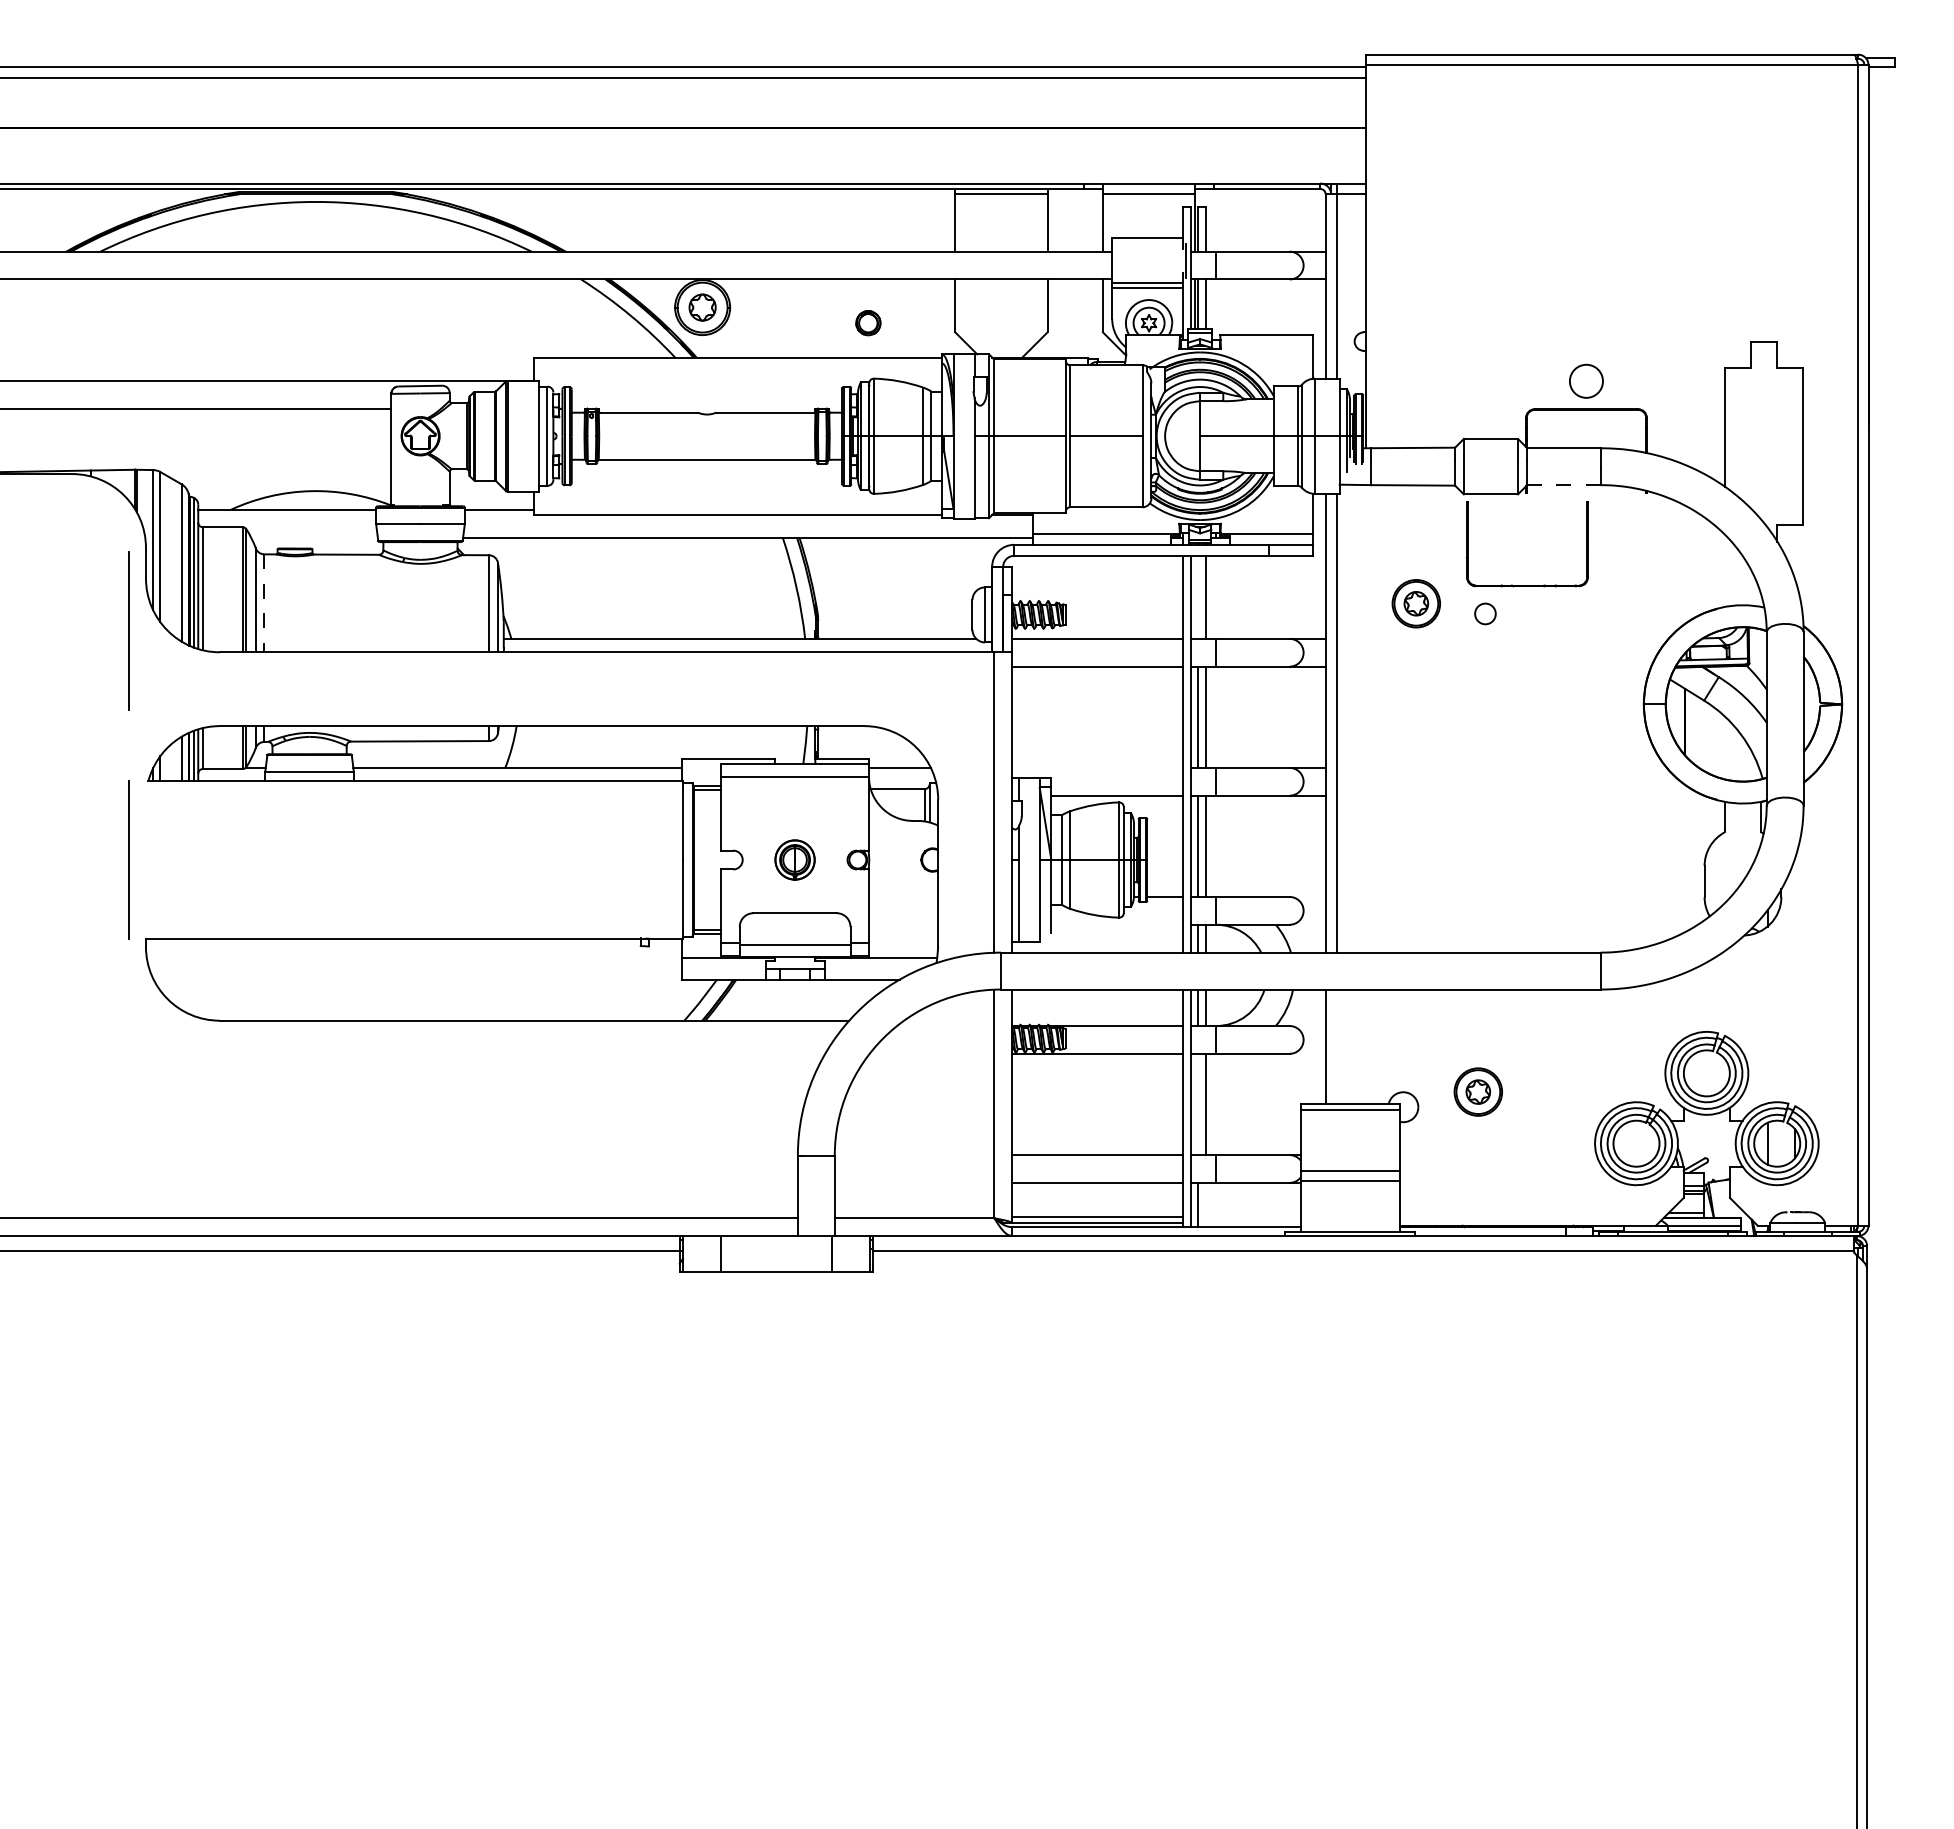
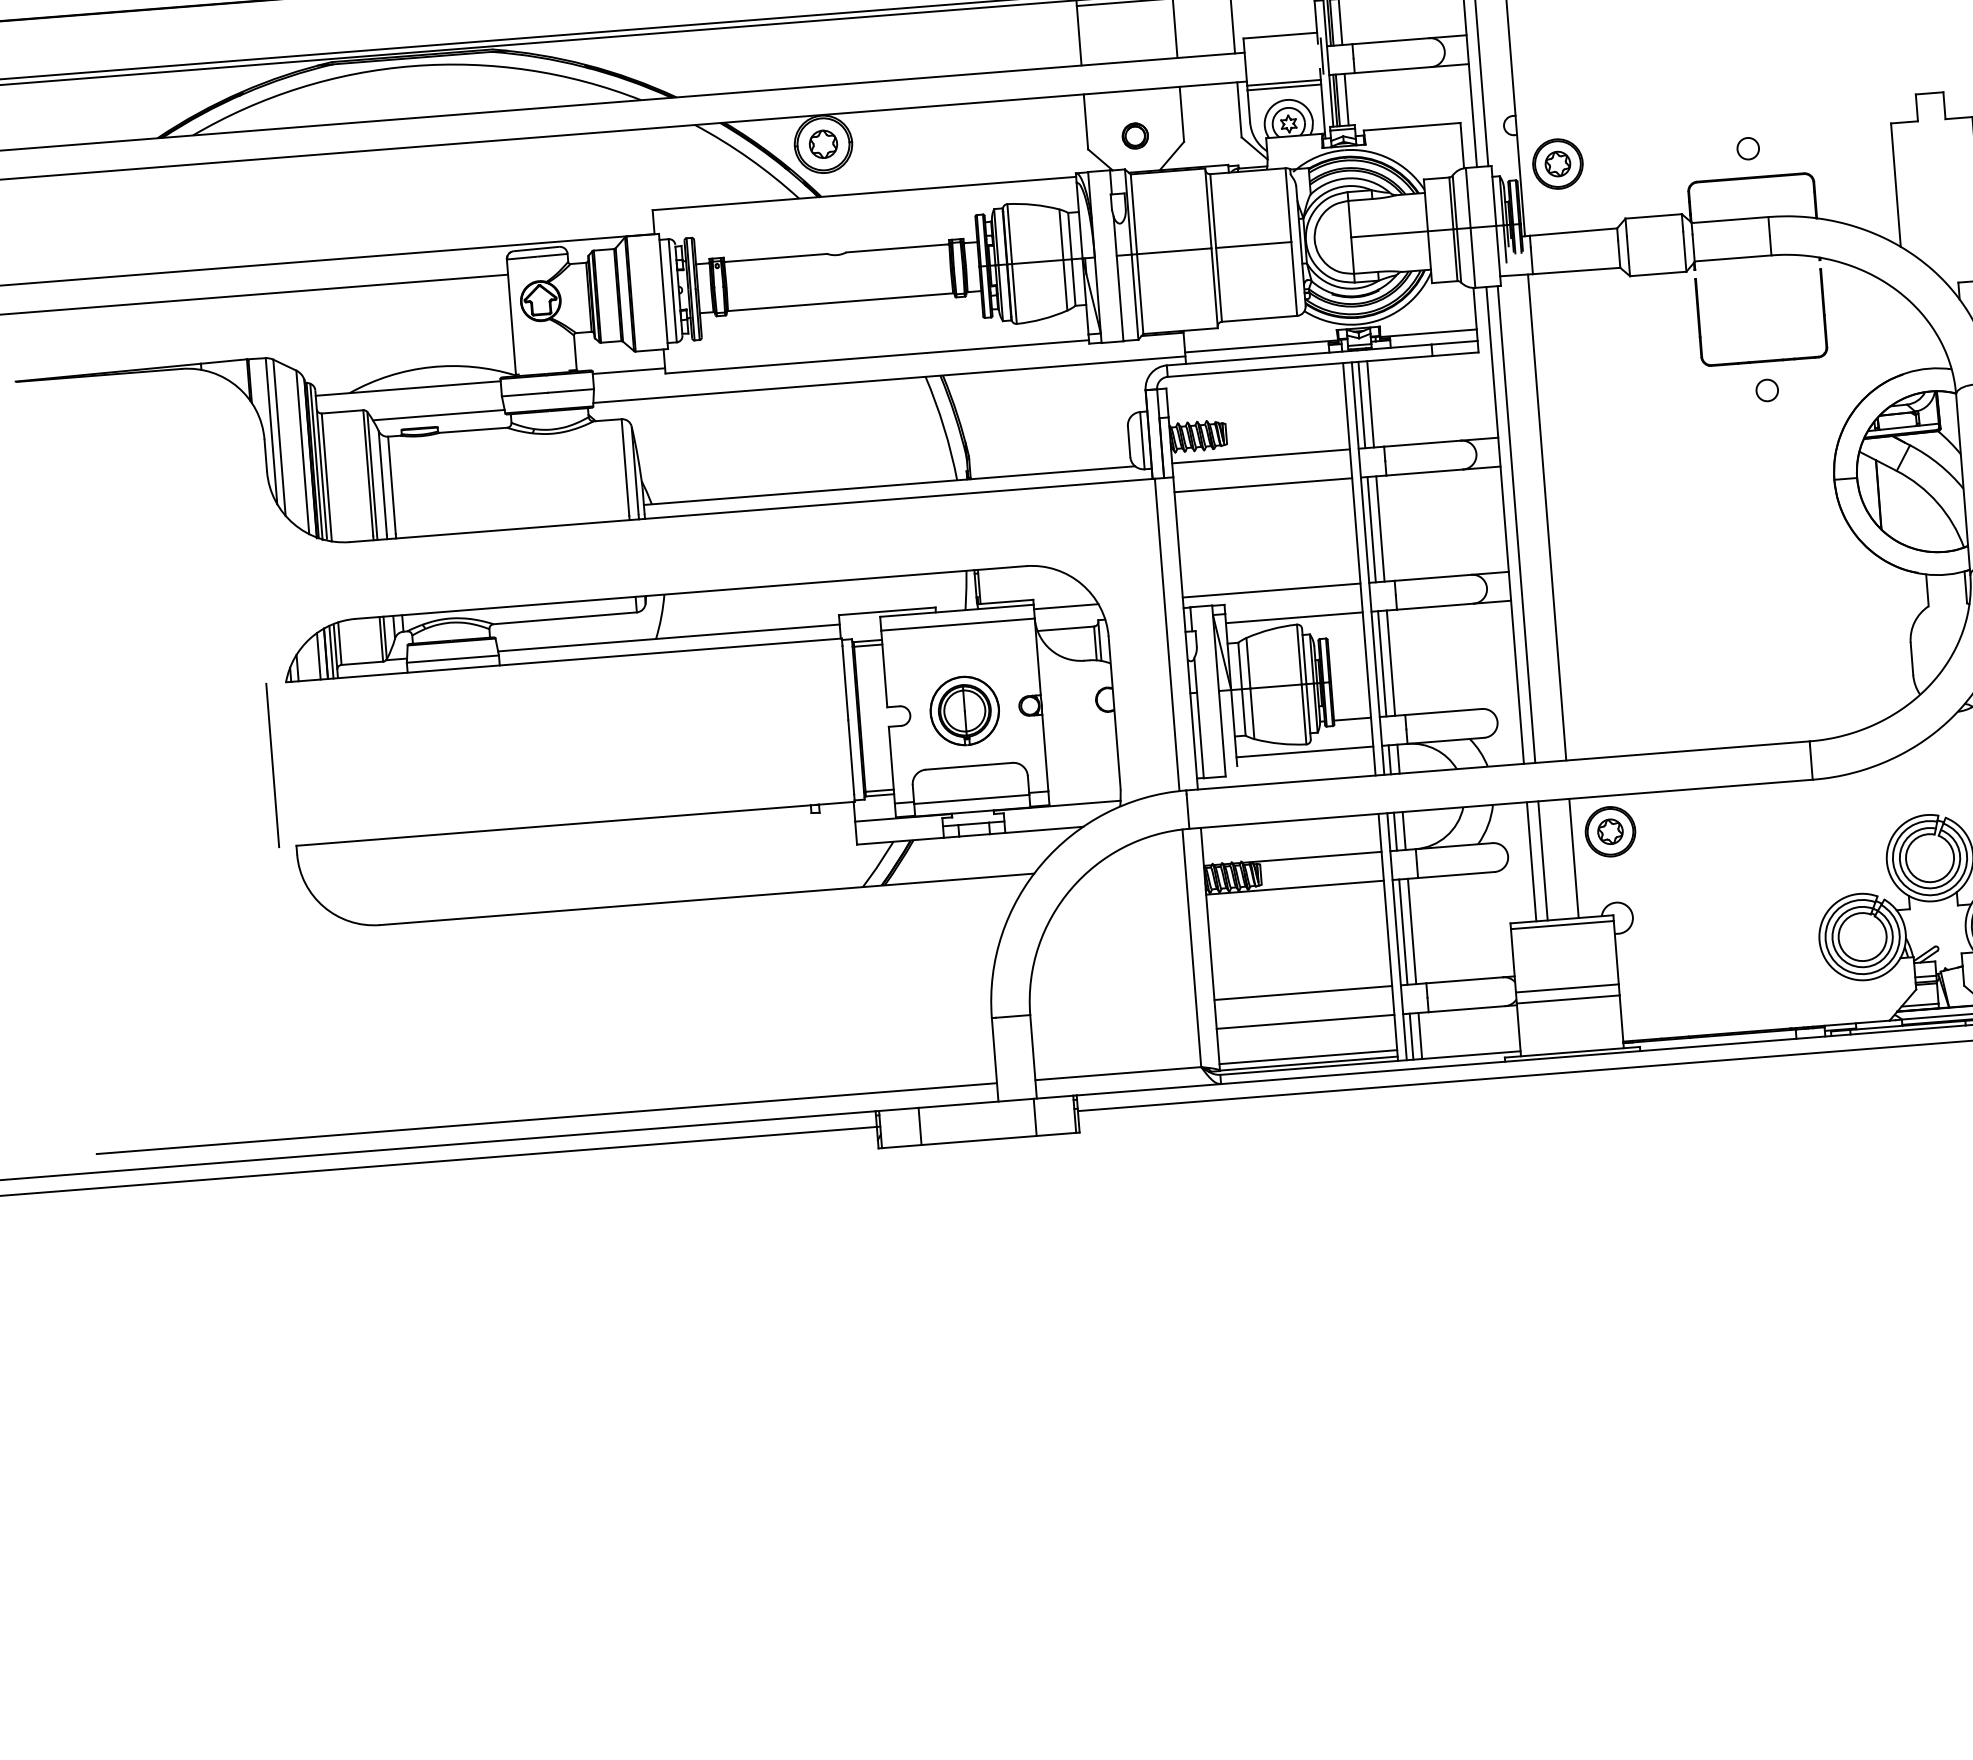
part: (868, 323) -> (1135, 136), moved
circle: (1586, 381) -> (1748, 148), size x0.62
line: (1563, 485) -> (1732, 258), dashed -> solid
line: (314, 537) -> (438, 415), added
part: (1526, 585) -> (1763, 360), moved
line: (1197, 596) -> (1361, 404), added
line: (264, 601) -> (392, 485), dashed -> solid
part: (1415, 603) -> (1557, 163), moved
circle: (1485, 613) -> (1767, 390), moved
line: (128, 630) -> (253, 526), removed
line: (1366, 718) -> (1547, 517), added
line: (1097, 767) -> (1271, 590), added
part: (794, 859) -> (964, 710), size x1.67
line: (1116, 924) -> (1304, 751), added
line: (1336, 1046) -> (1542, 860), added
line: (1366, 1046) -> (1574, 858), added
part: (1477, 1091) -> (1609, 831), moved
line: (1197, 1104) -> (1403, 932), added
line: (1206, 1204) -> (1420, 1035), added

